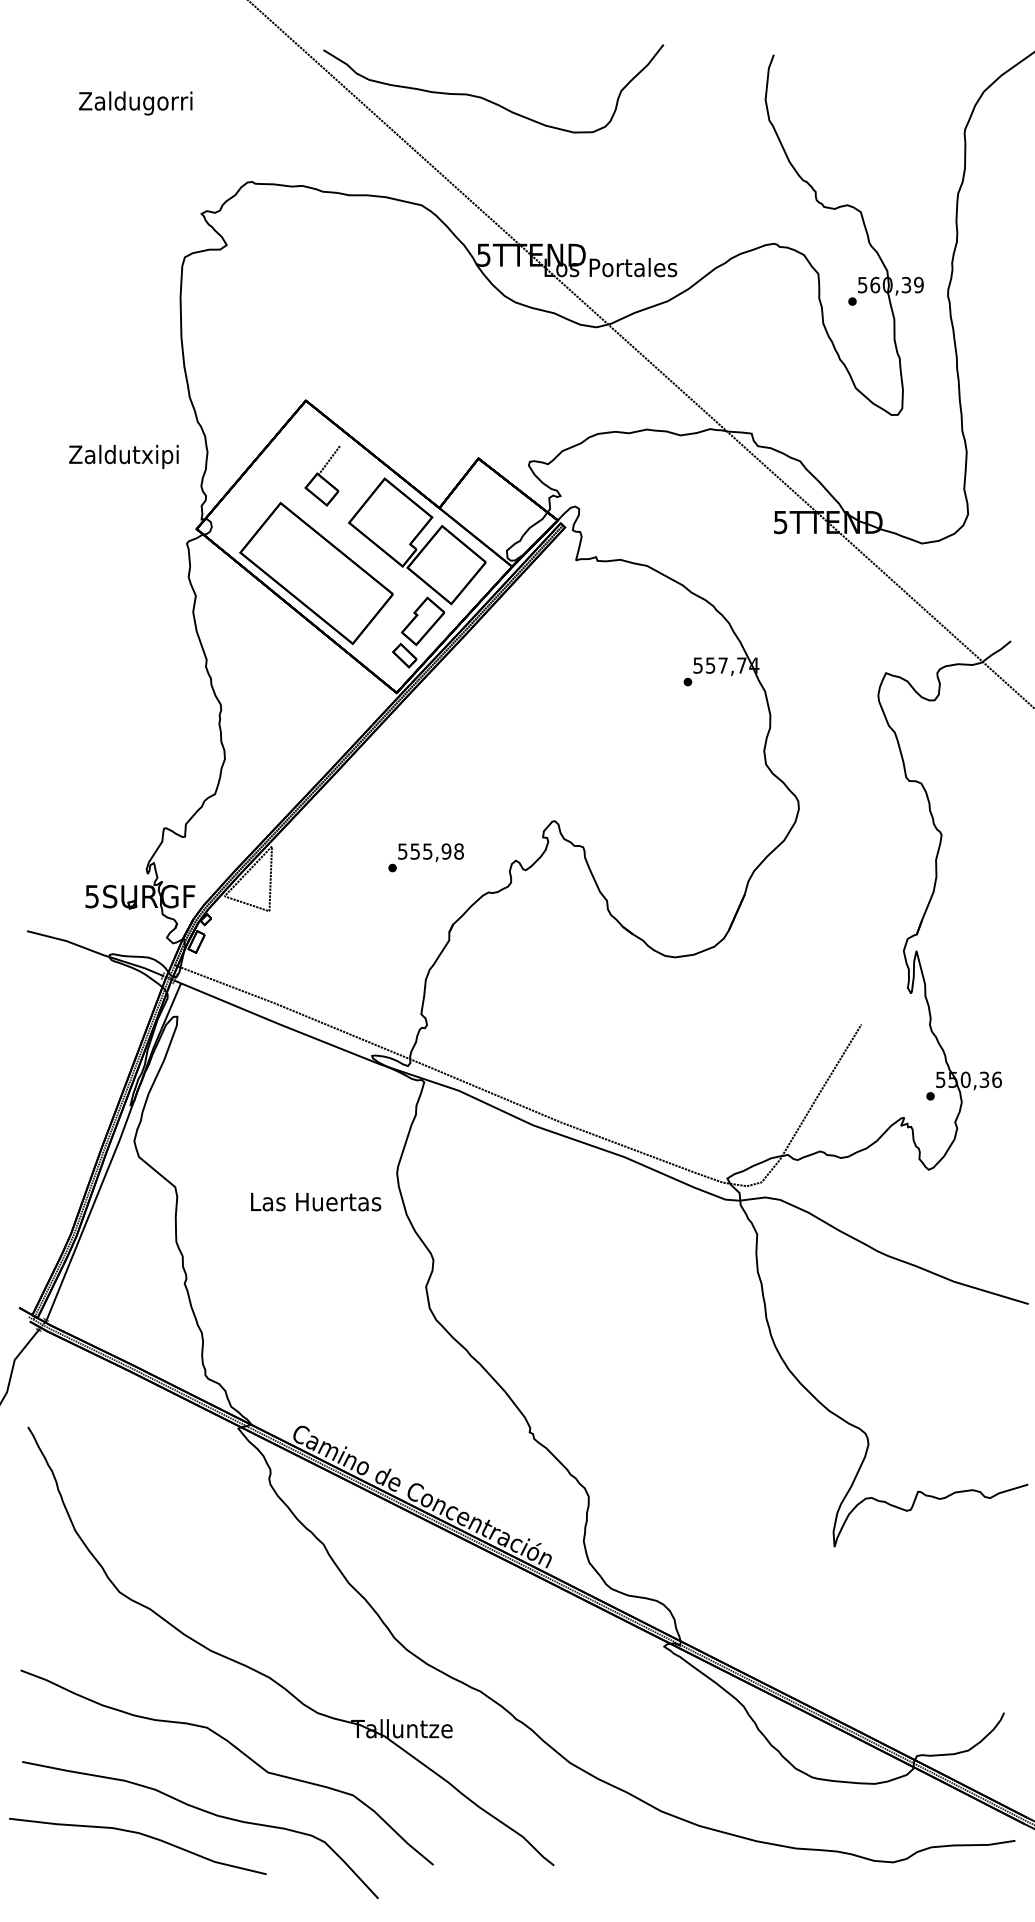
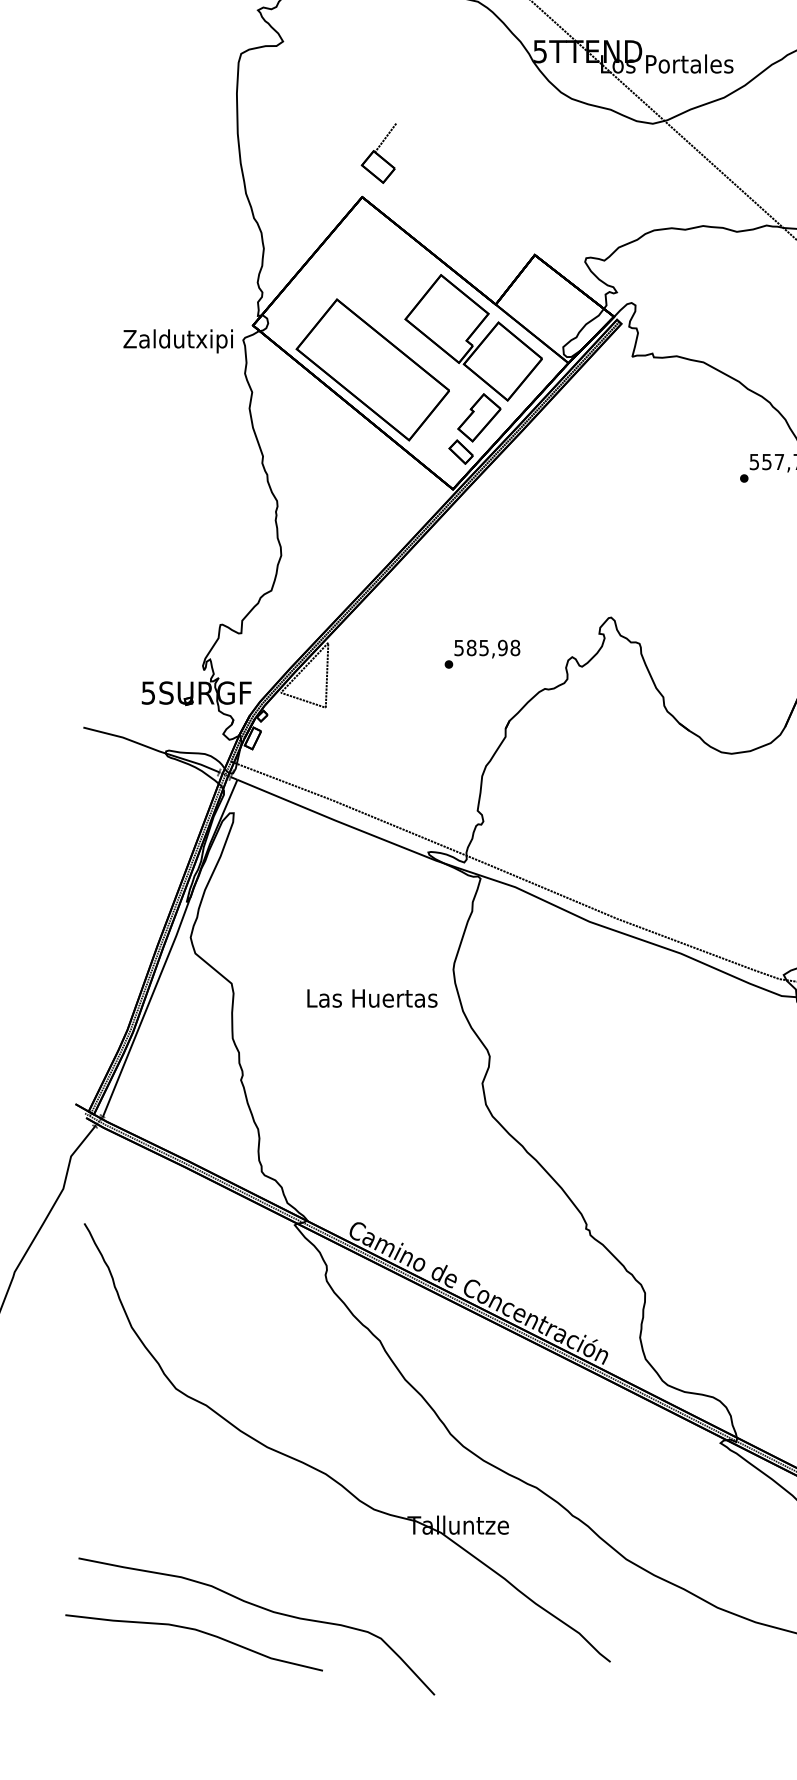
text: (123, 456) -> (177, 340), moved
part: (322, 475) -> (378, 152), moved
text: (415, 851) -> (471, 647), 555,98 -> 585,98
part: (240, 1752) -> (296, 1548), removed

